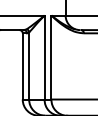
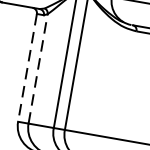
line: (29, 65) -> (38, 68), solid -> dashed
line: (22, 66) -> (27, 67), solid -> dashed

